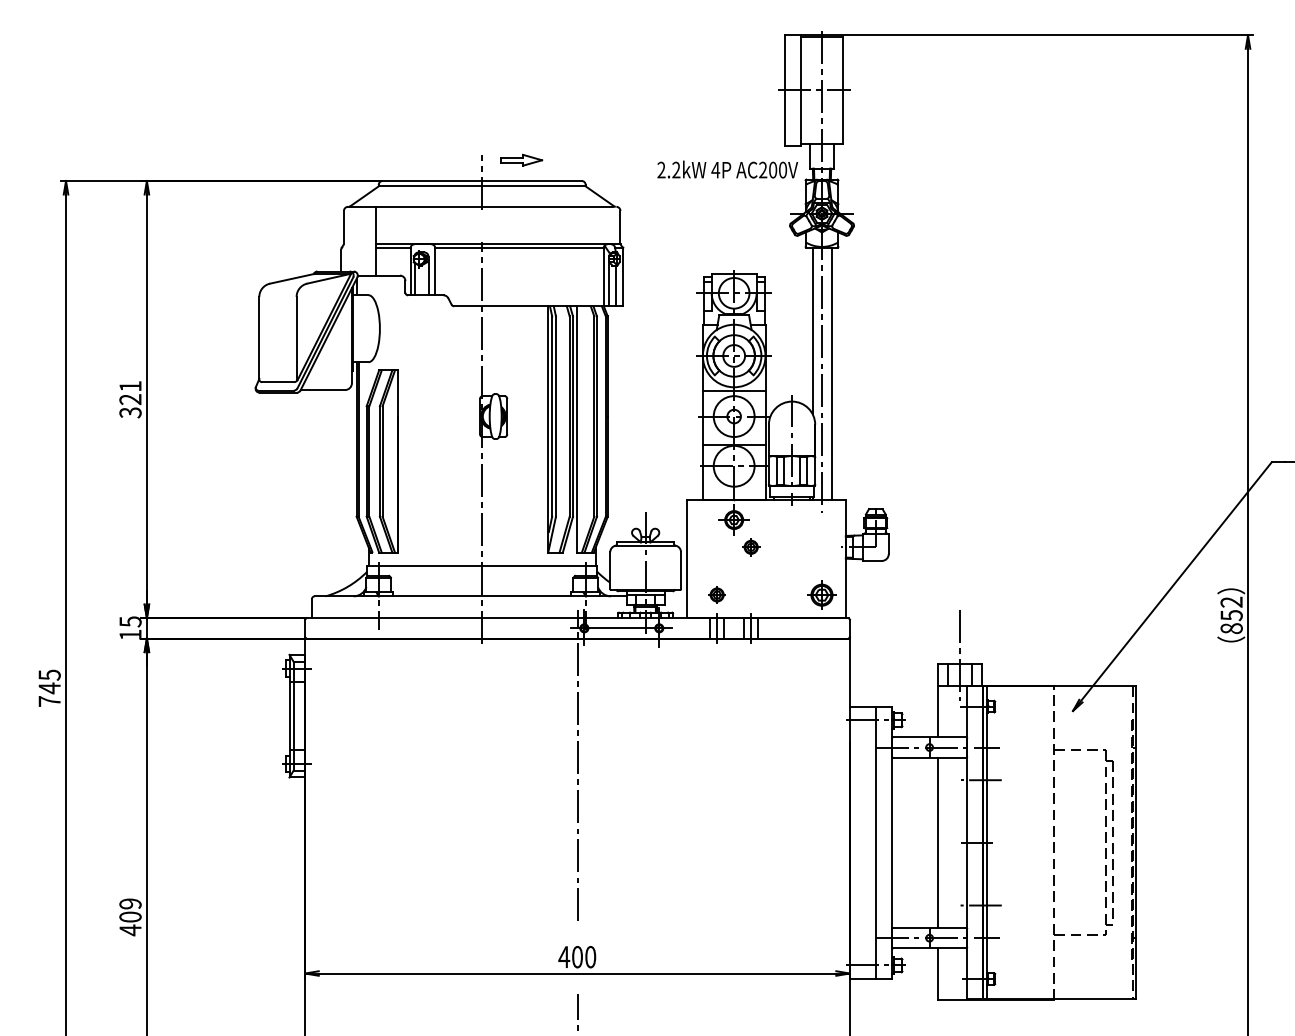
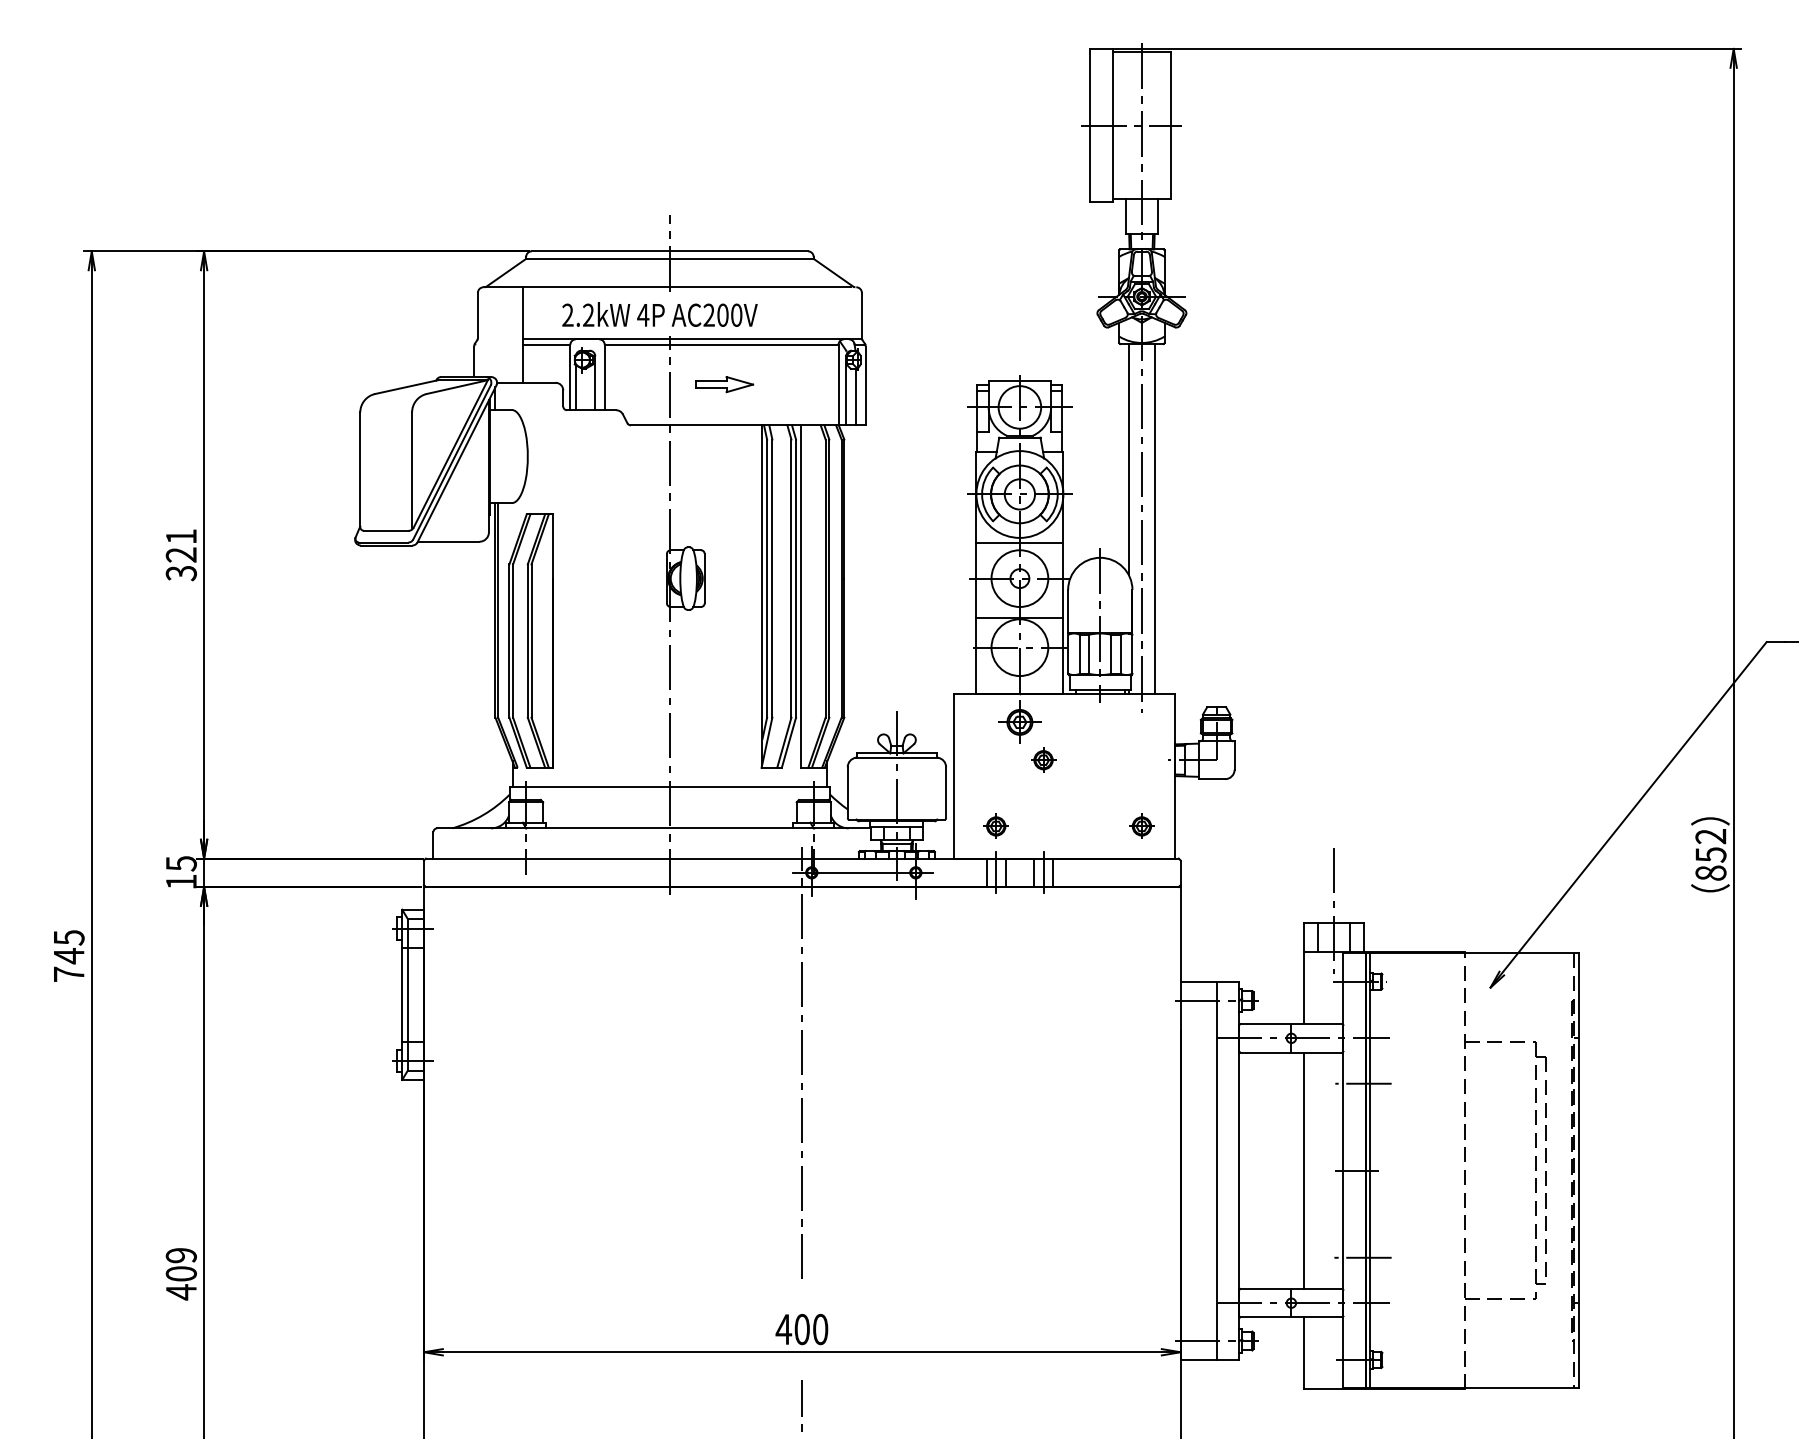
part: (521, 160) -> (724, 384), moved
text: (727, 169) -> (659, 314), moved
part: (821, 594) -> (1141, 825), size x0.62

